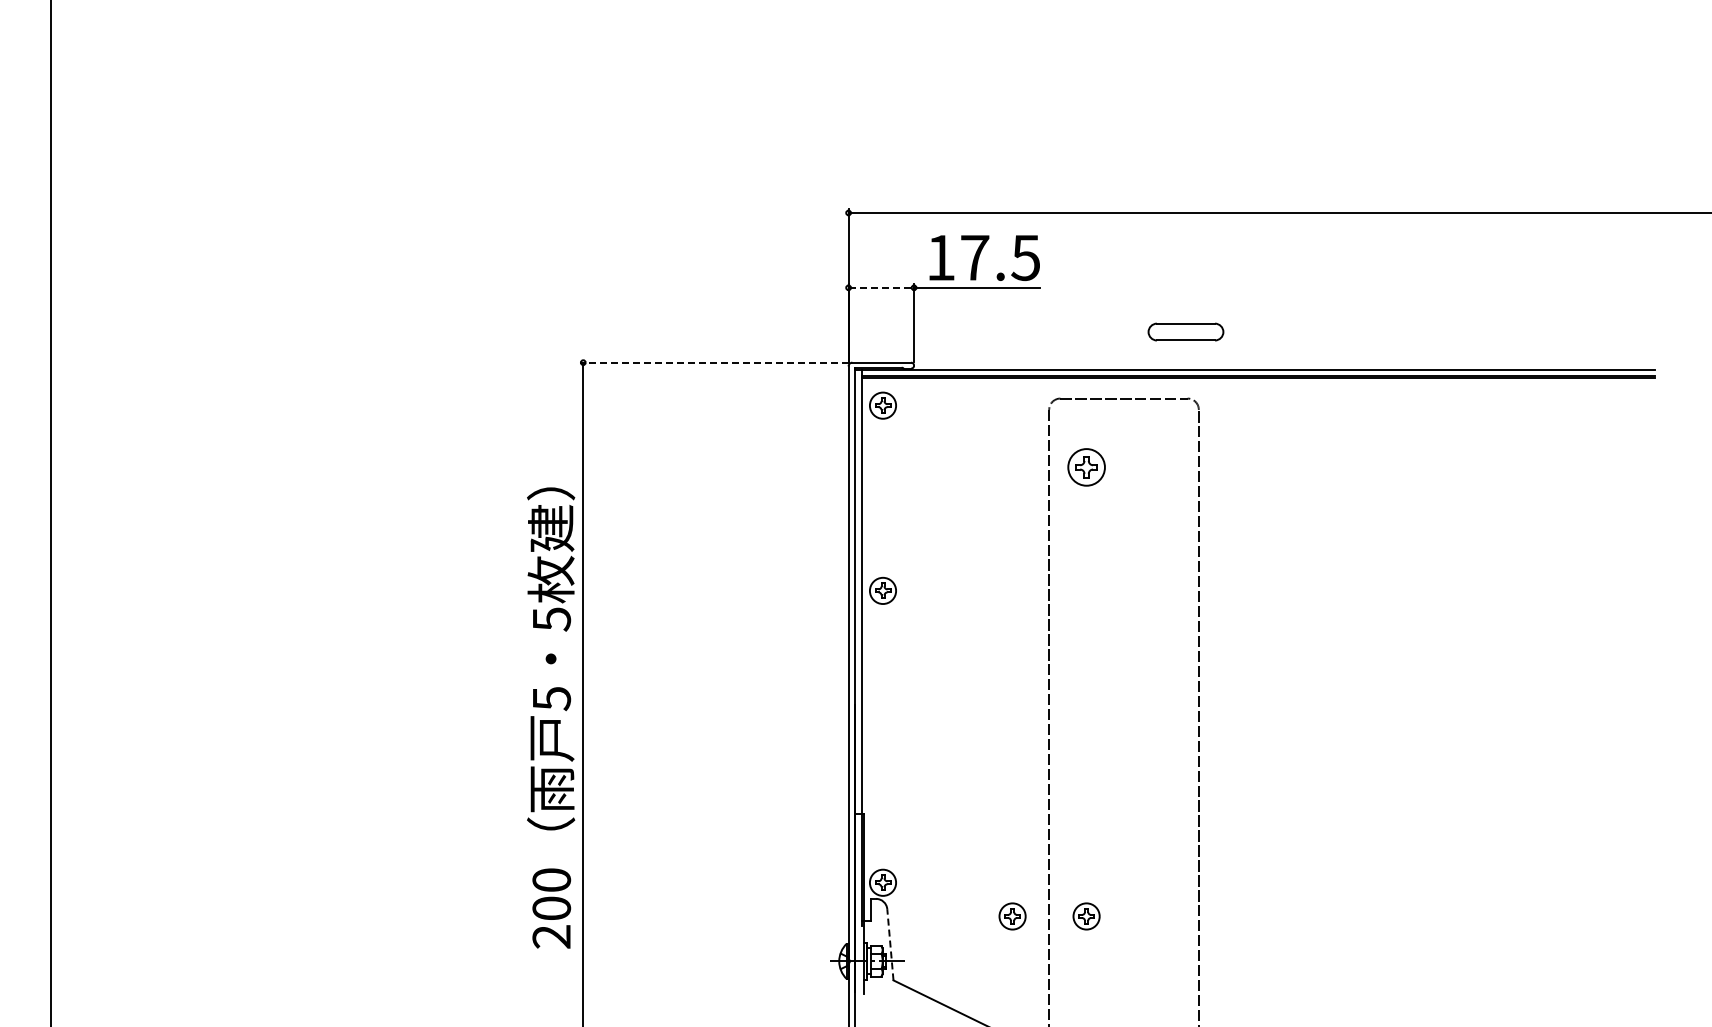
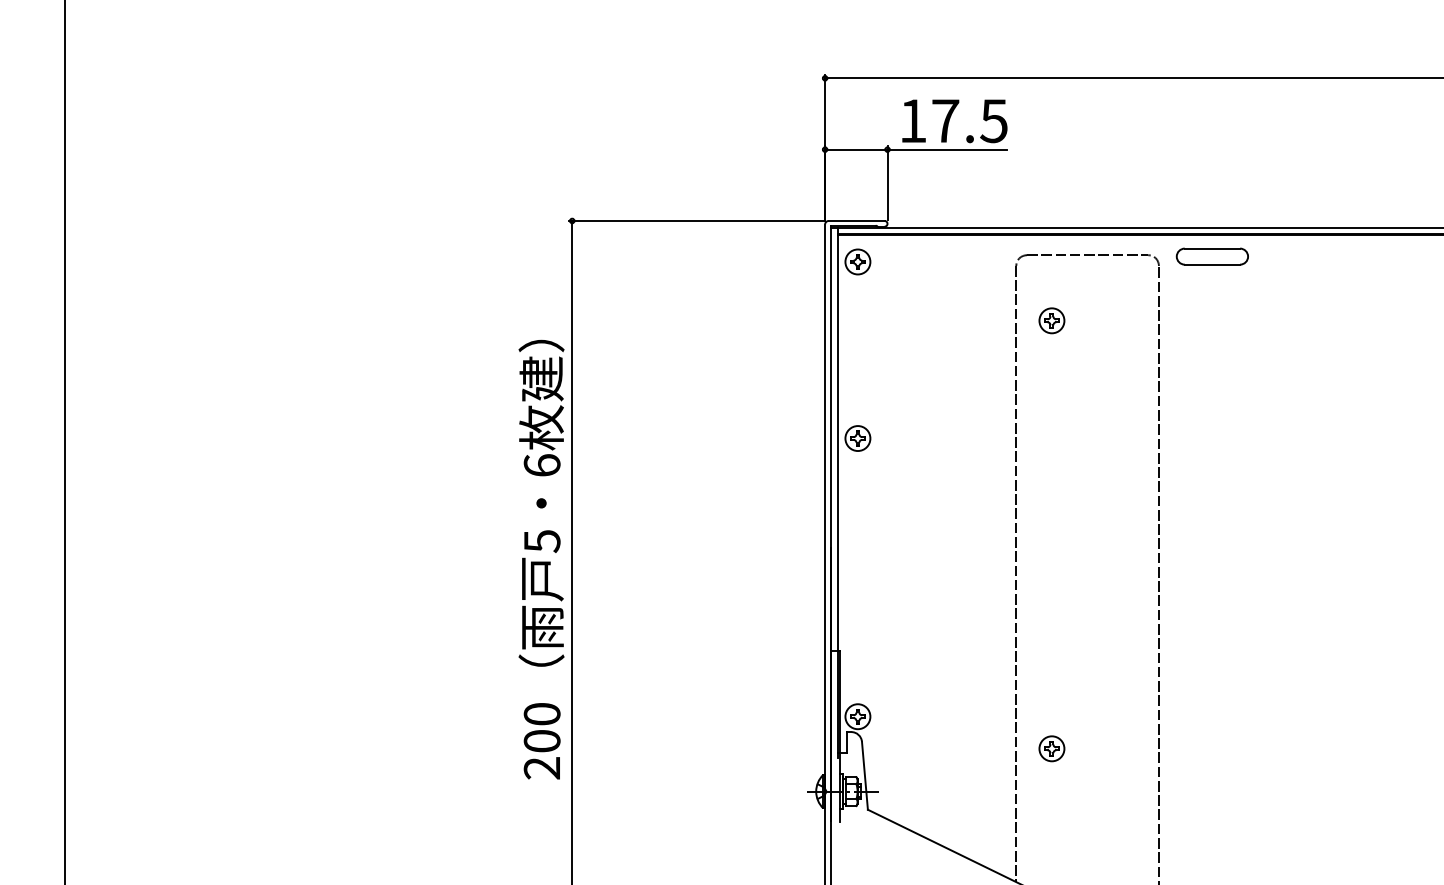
line: (881, 287) -> (856, 149), dashed -> solid
part: (1185, 331) -> (1211, 256), moved
line: (714, 362) -> (697, 220), dashed -> solid
part: (1086, 467) -> (1051, 320), size x0.71
text: (551, 619) -> (541, 465), 5 -> 6
part: (1012, 916) -> (981, 748), removed
line: (890, 944) -> (865, 775), dashed -> solid

